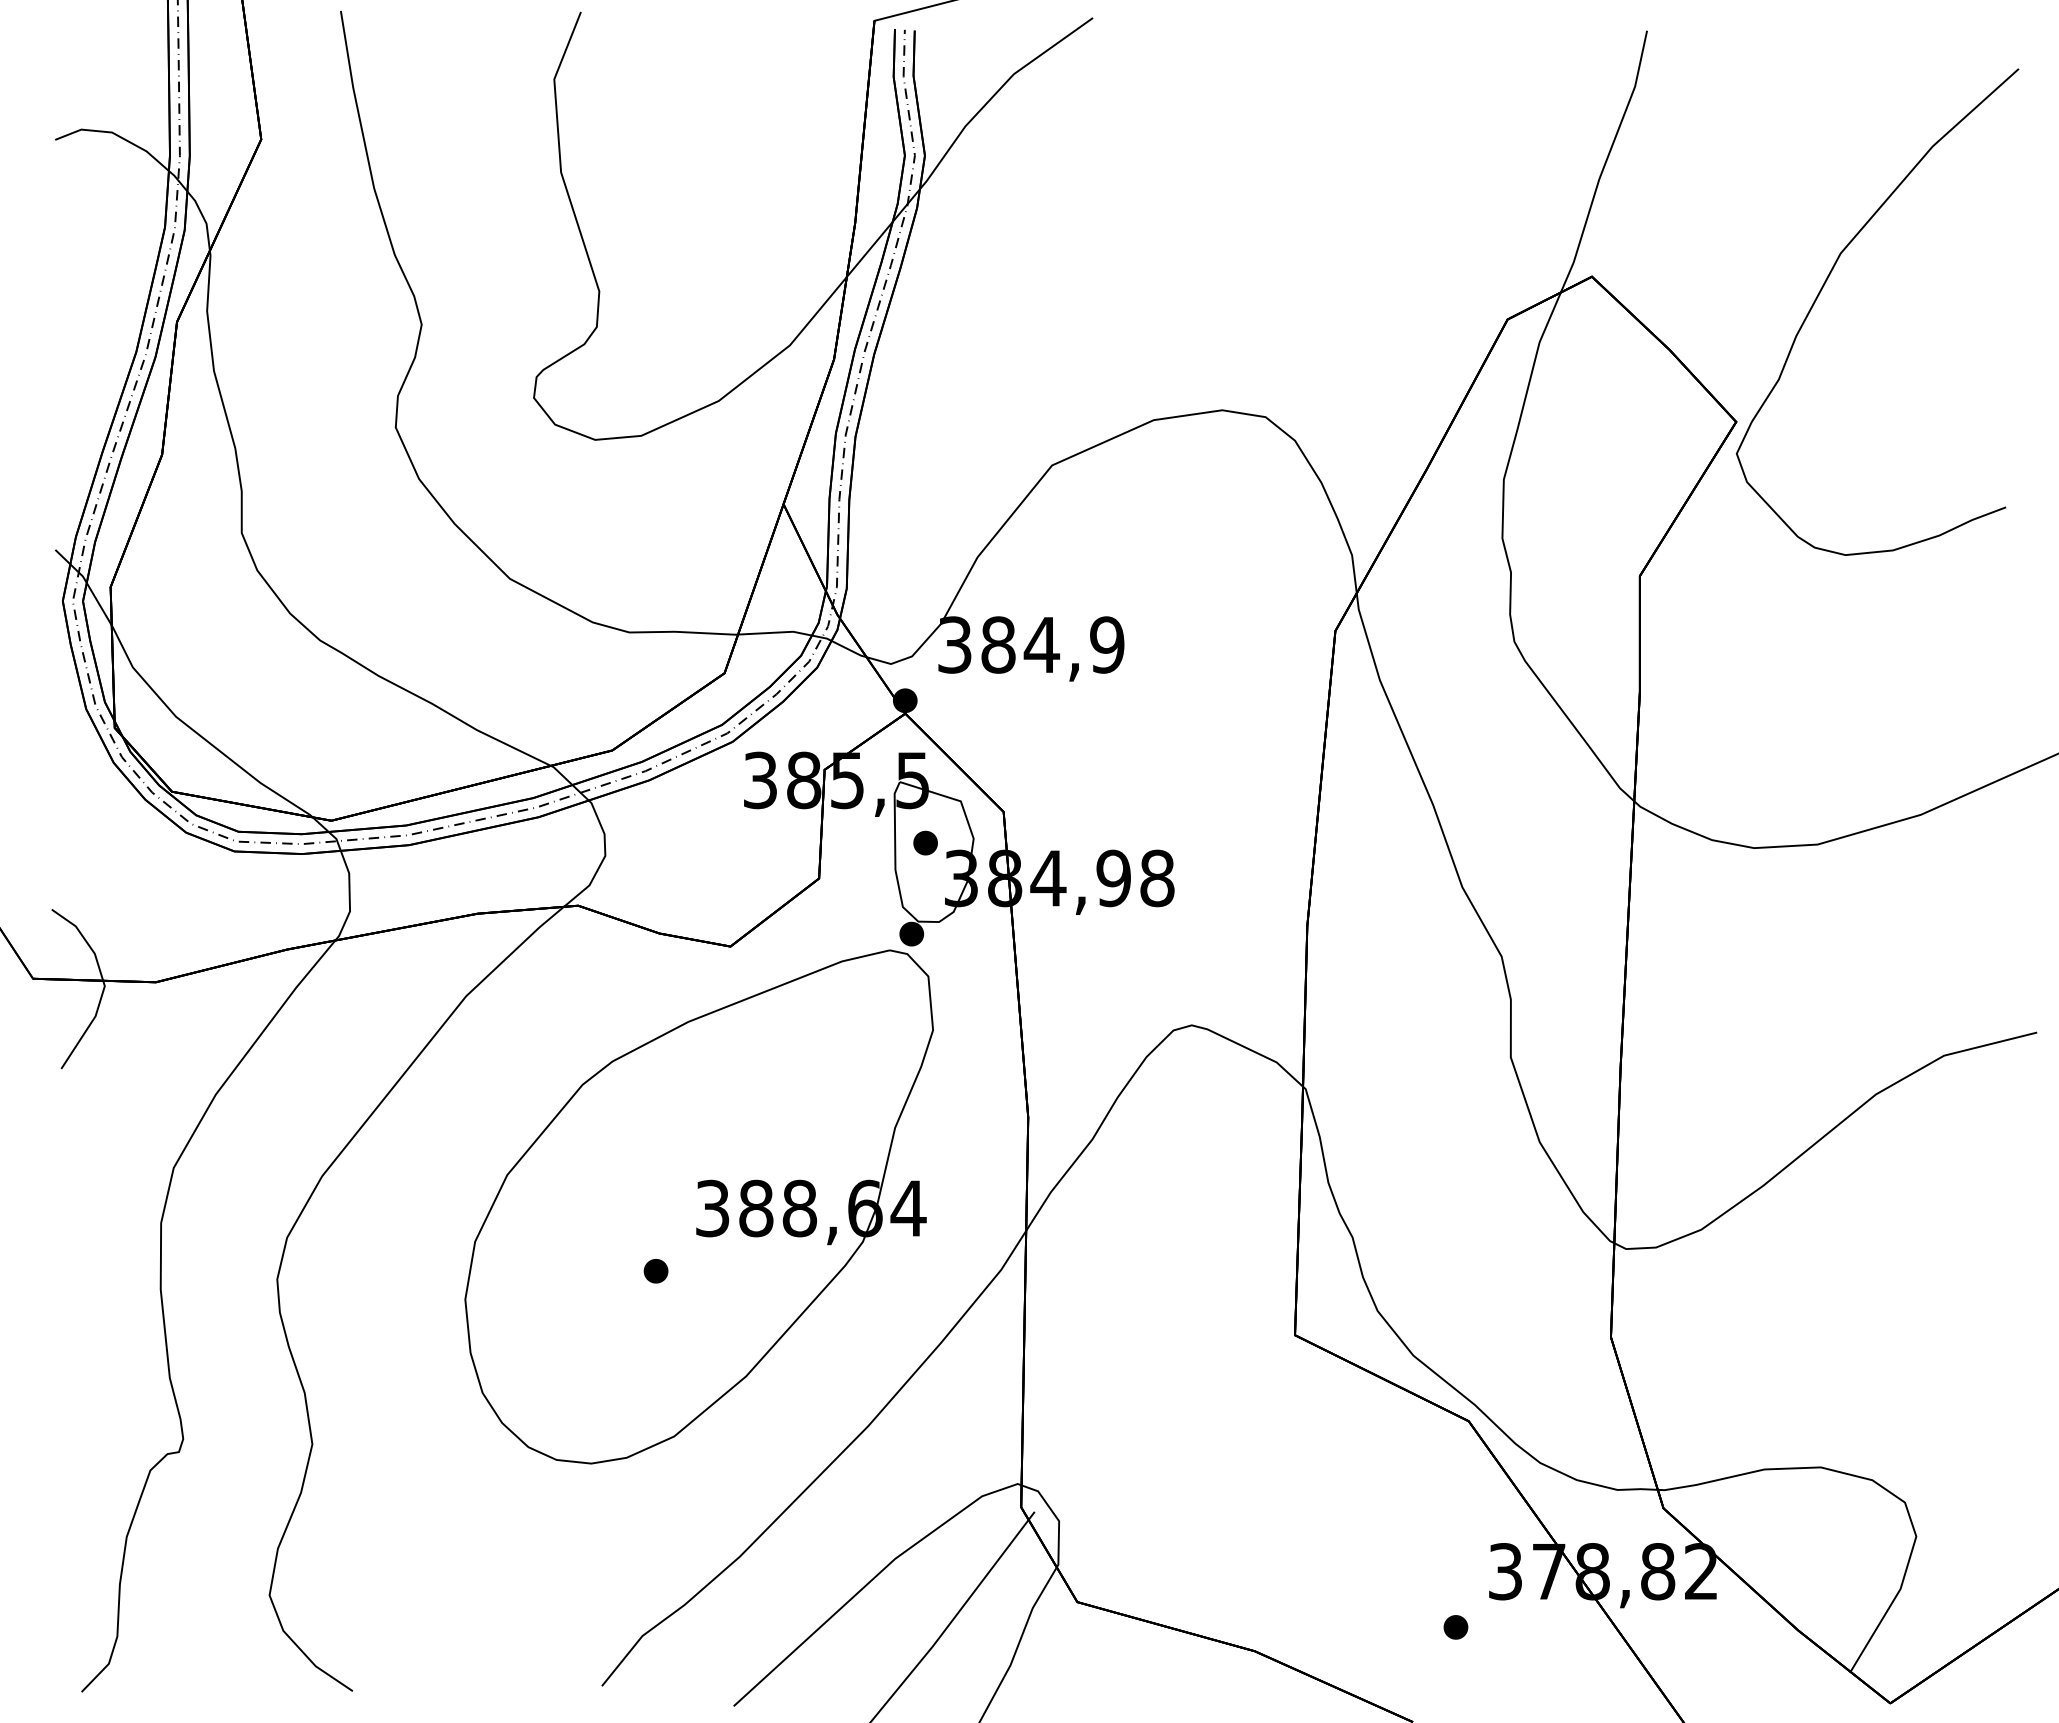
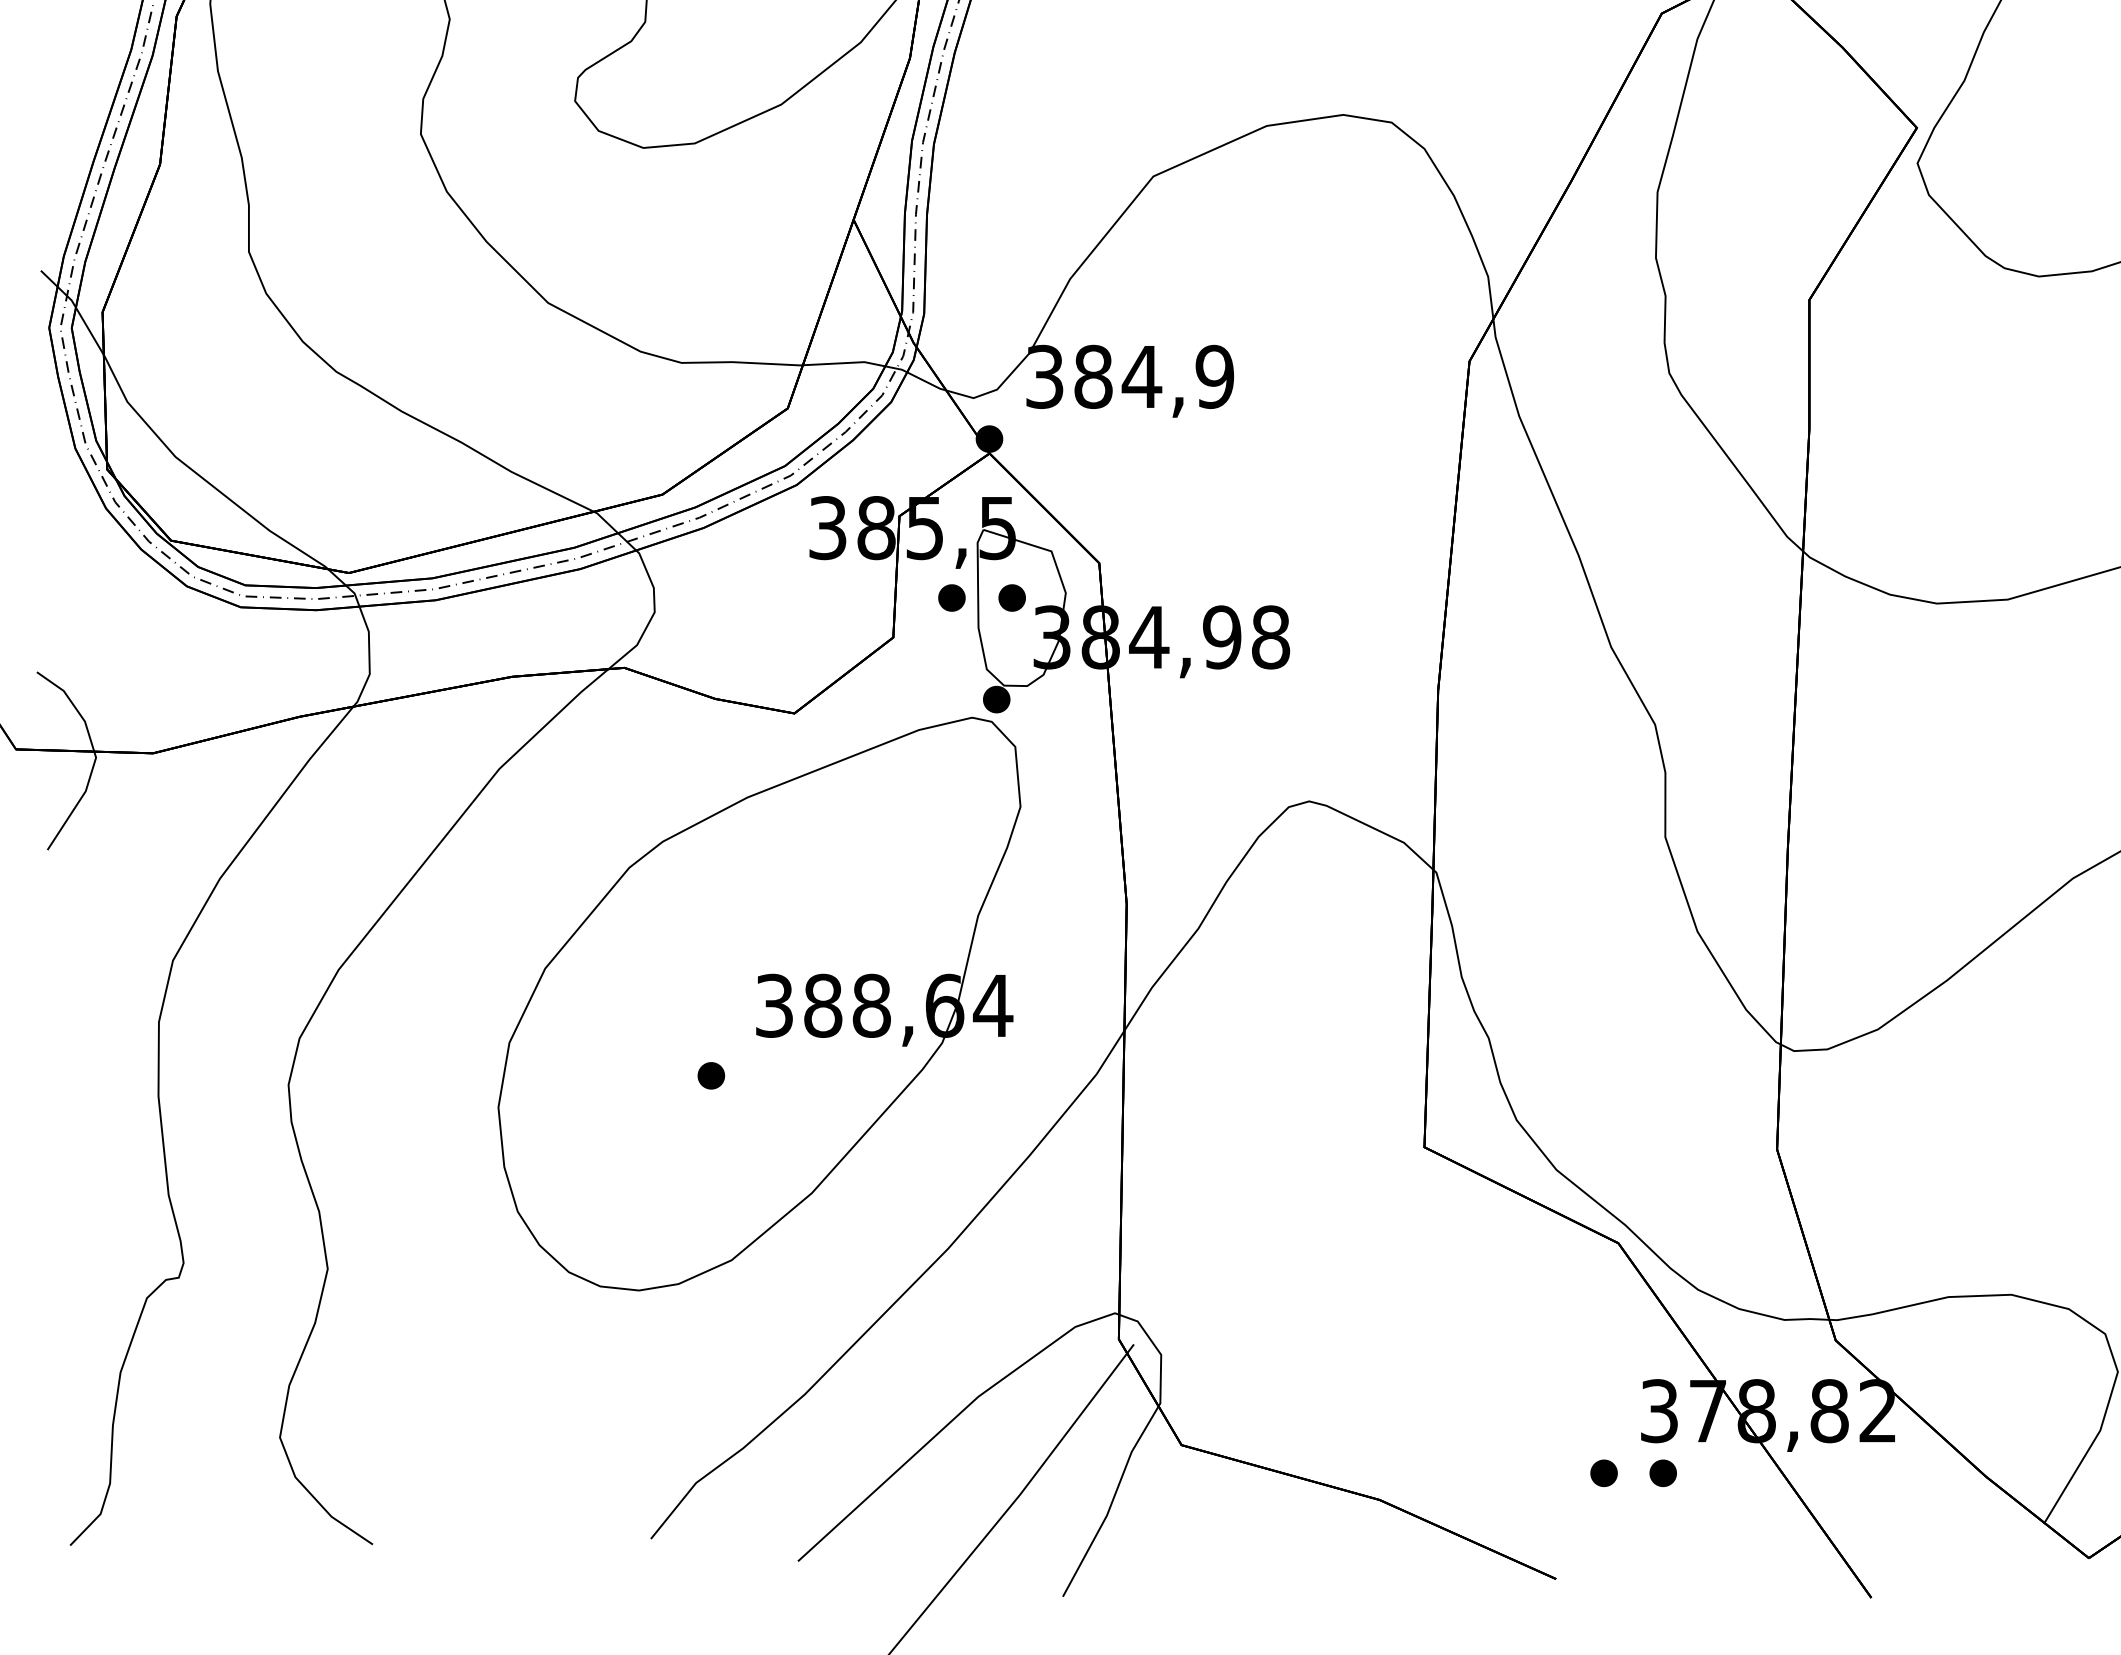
part: (871, 842) -> (951, 597), added
part: (1508, 1627) -> (1662, 1473), added

